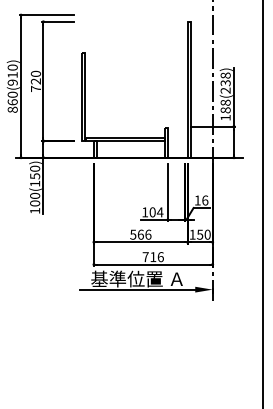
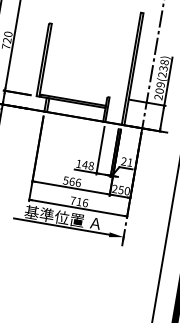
text: (225, 109) -> (159, 90), 188(238) -> 209(238)
text: (201, 200) -> (127, 162), 16 -> 21
text: (156, 212) -> (88, 165), 104 -> 148
text: (192, 234) -> (114, 188), 150 -> 250

